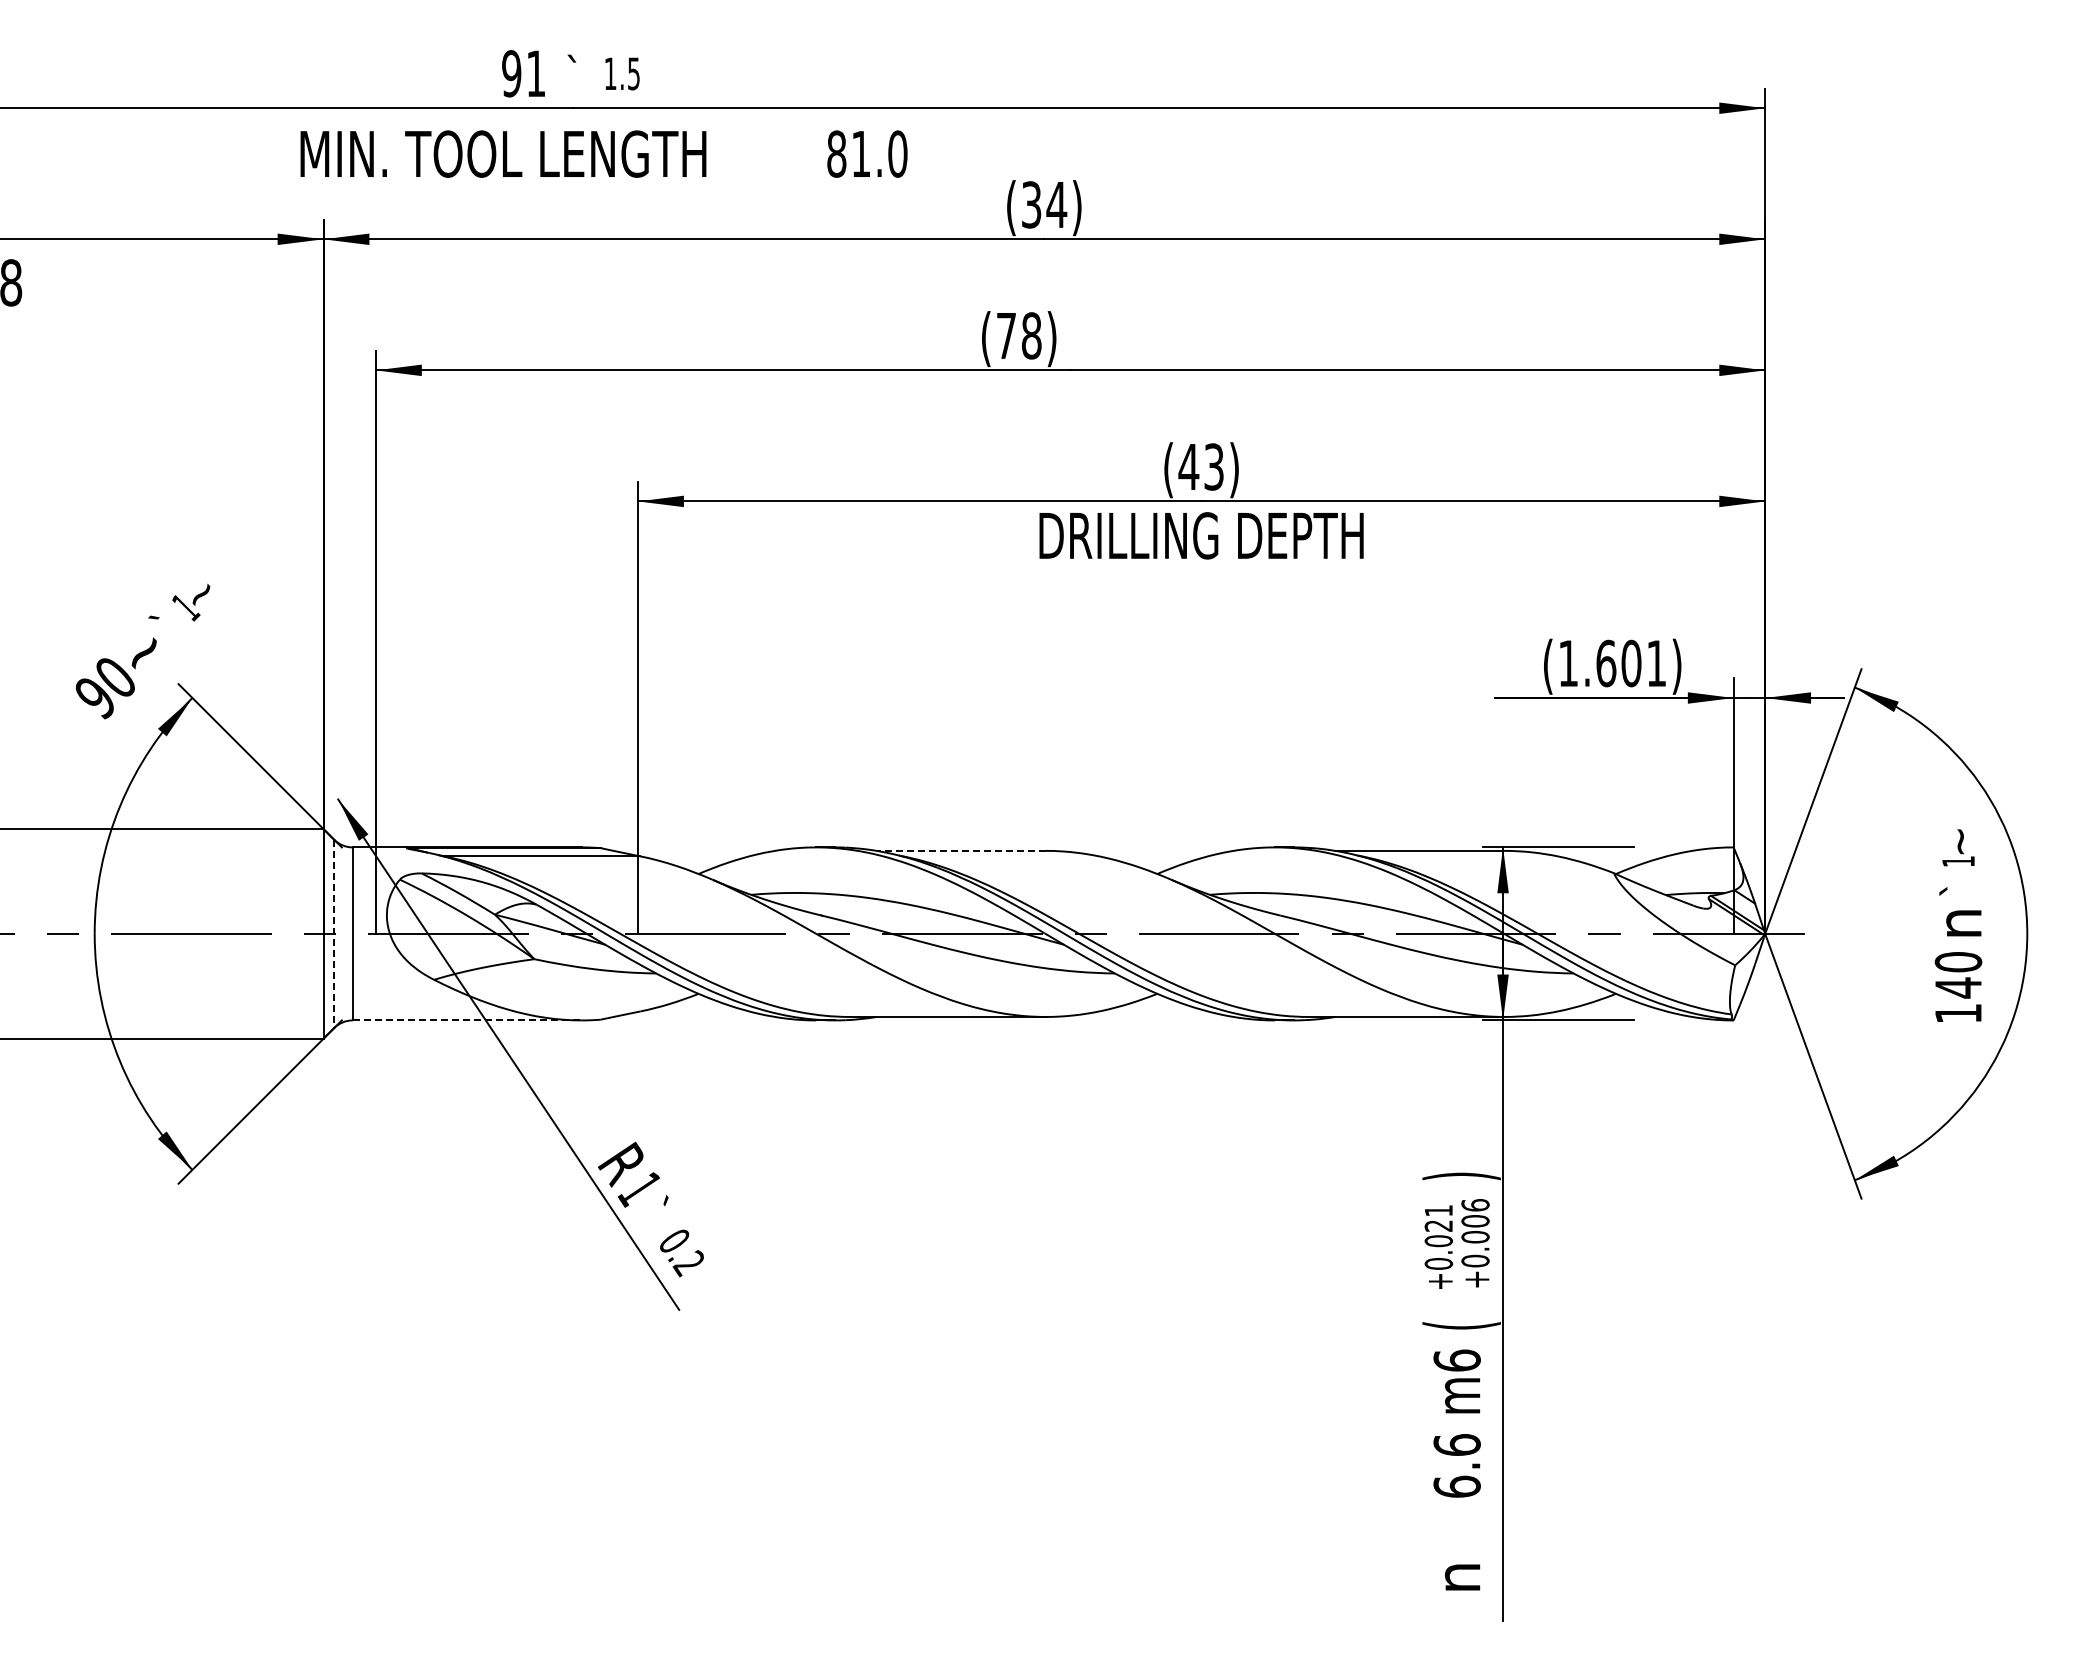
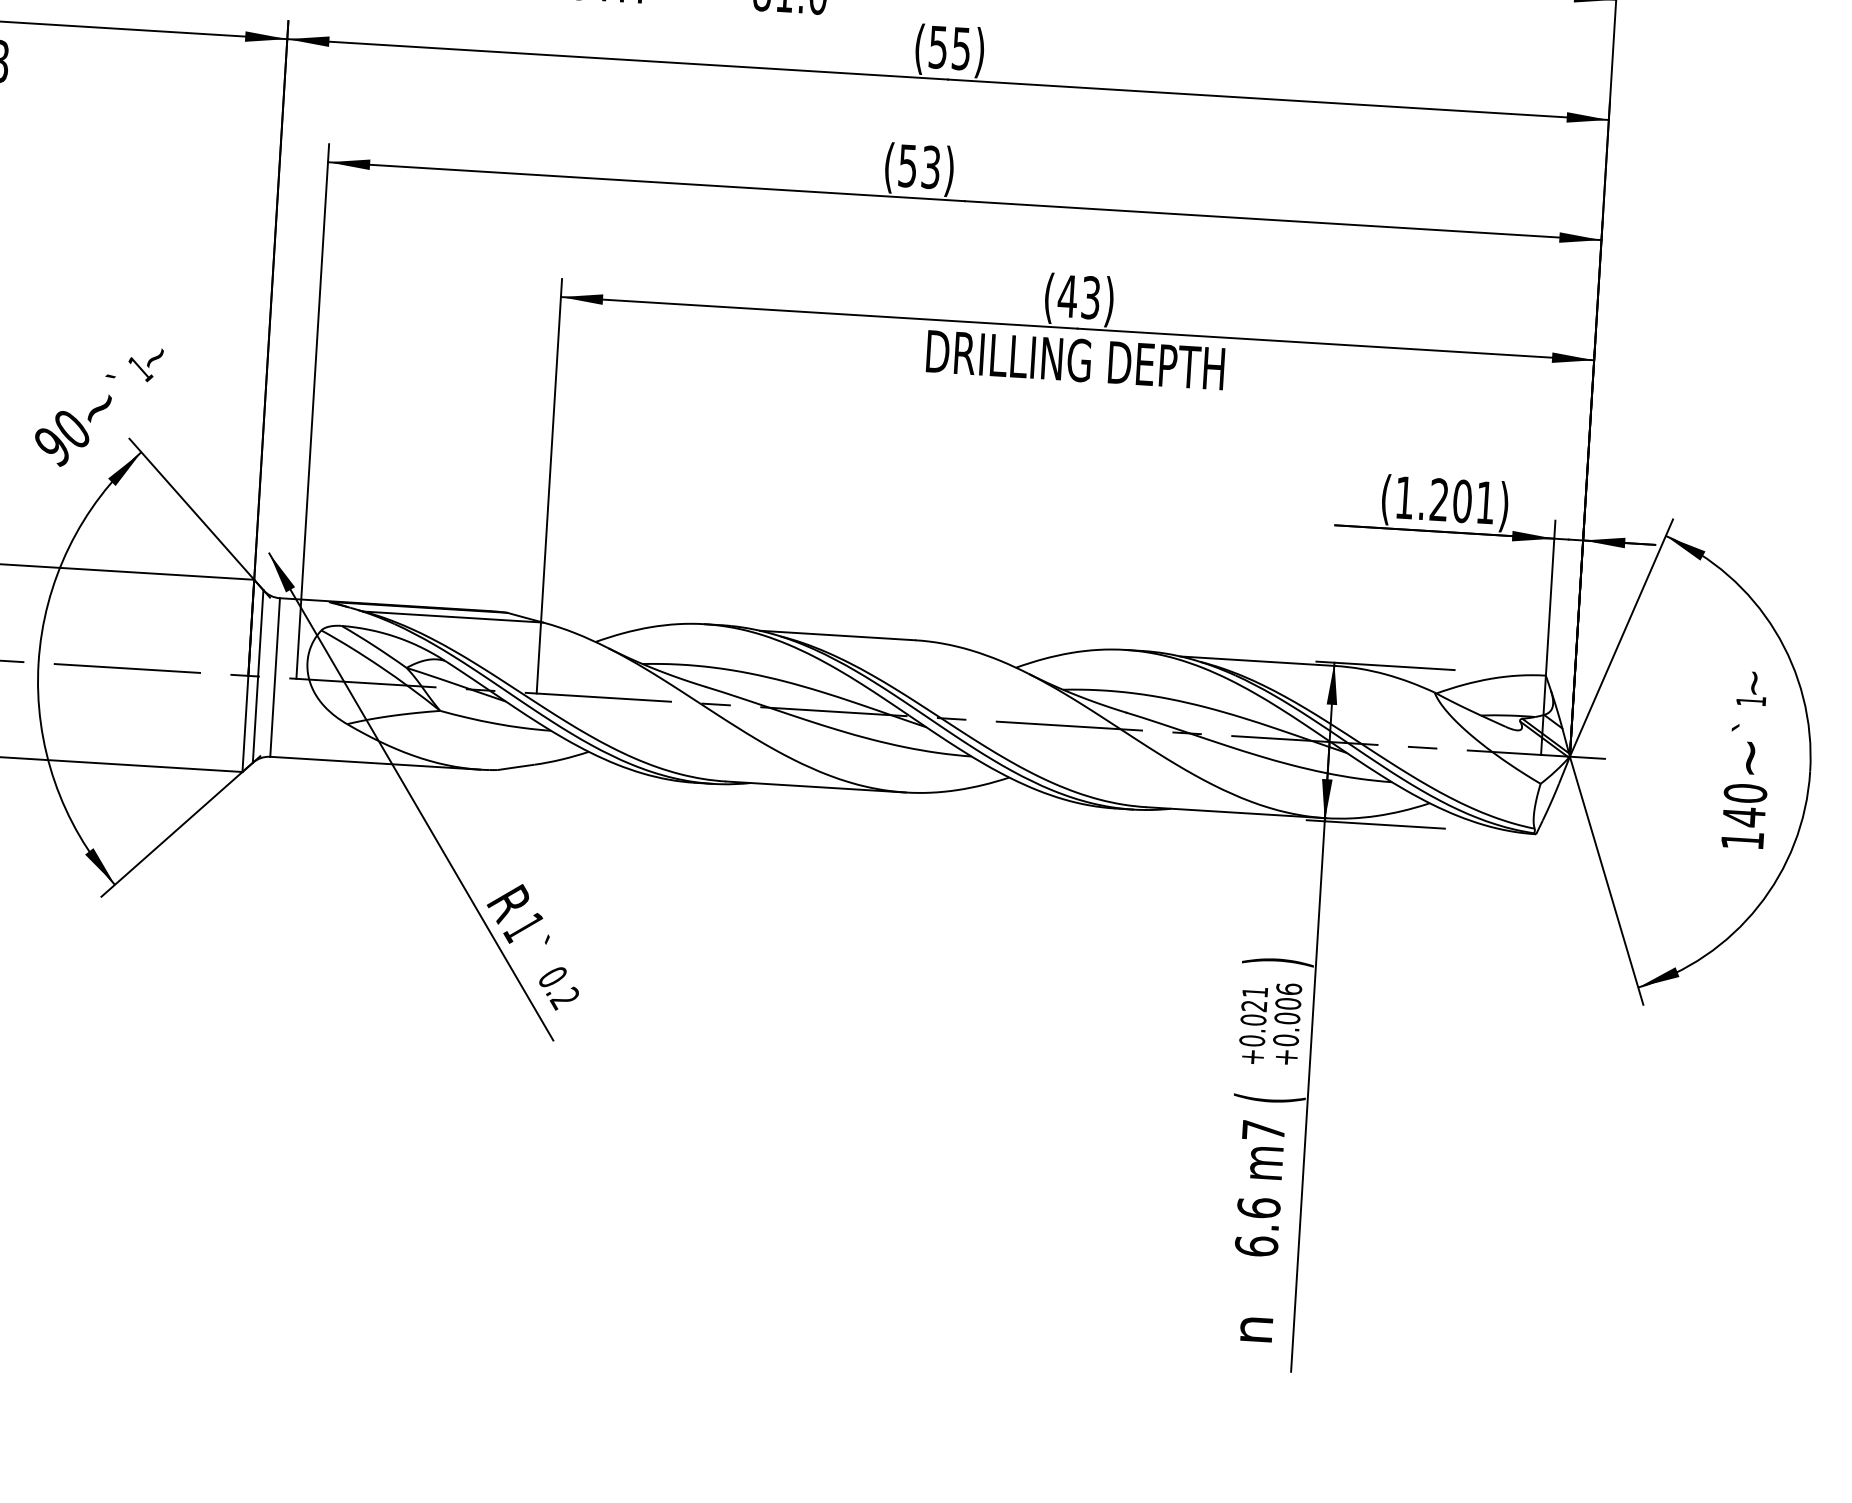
text: (1044, 204) -> (950, 47), (34) -> (55)
text: (1019, 335) -> (919, 166), (78) -> (53)
text: (1606, 663) -> (1439, 499), (1.601) -> (1.201)
line: (961, 850) -> (837, 635), dashed -> solid
text: (1963, 923) -> (1752, 758), n -> ~
line: (334, 934) -> (258, 677), dashed -> solid
line: (467, 1020) -> (375, 763), dashed -> solid
text: (1456, 1360) -> (1263, 1130), m6 -> m7

